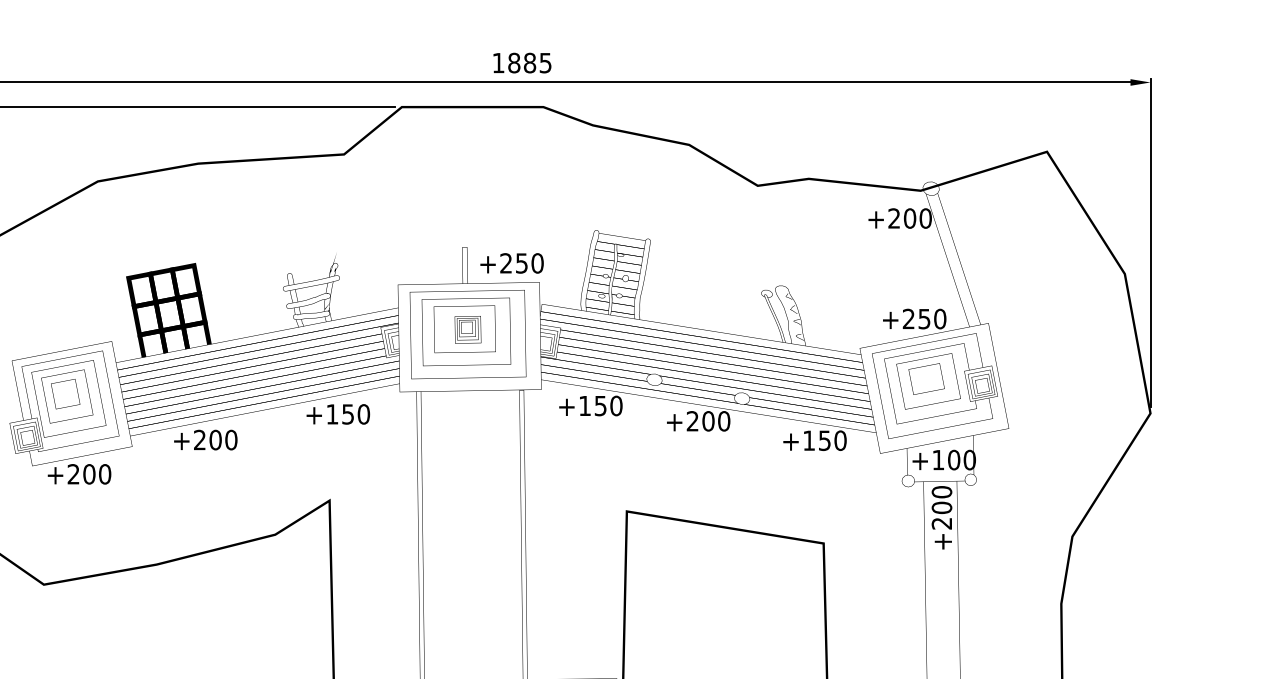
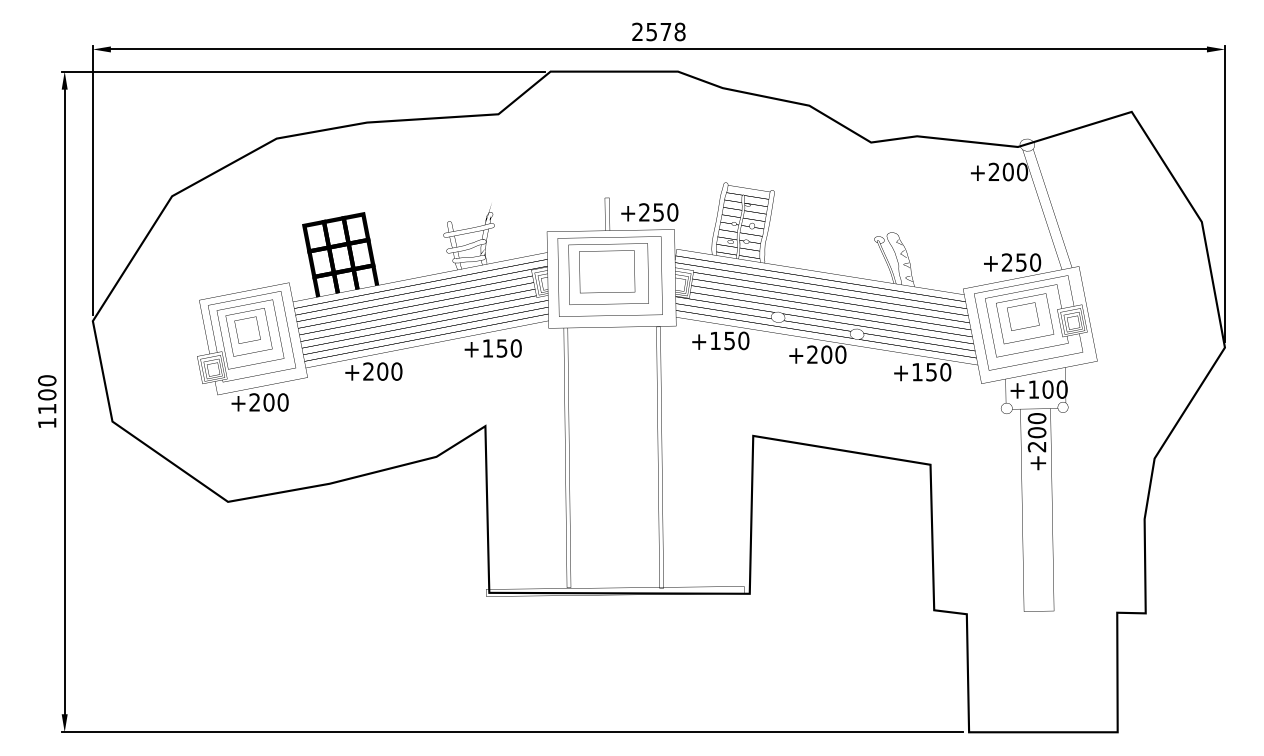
text: (521, 62) -> (658, 31), 1885 -> 2578
part: (468, 328) -> (610, 271), removed

